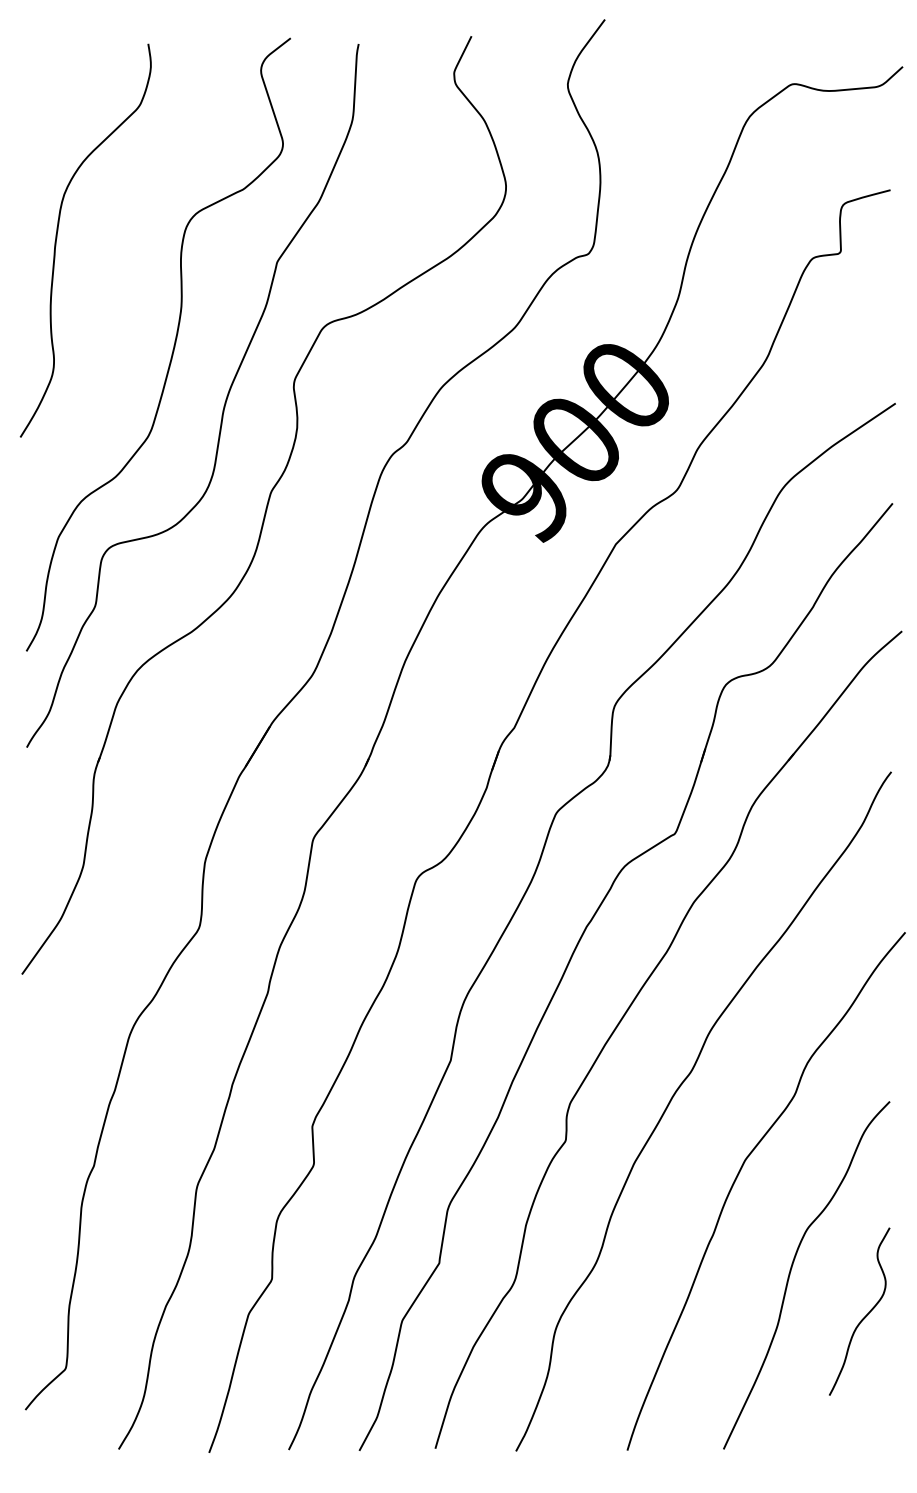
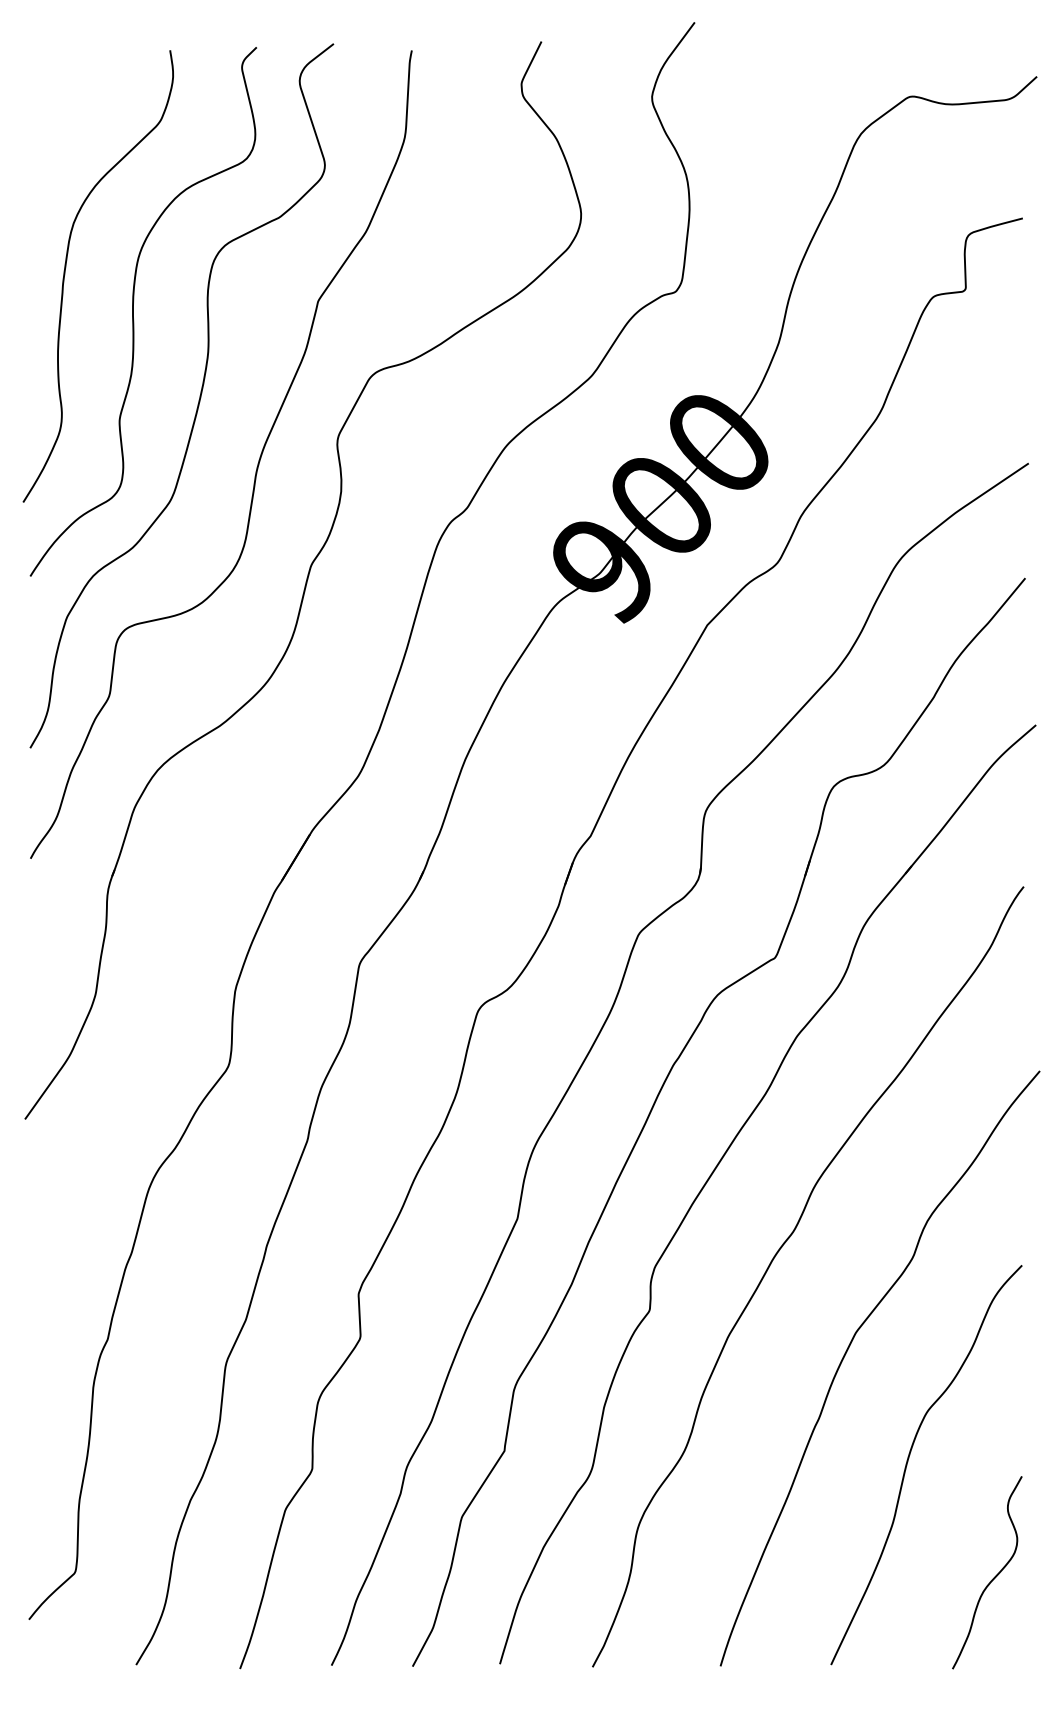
curve: (116, 271) -> (133, 311), added
curve: (865, 1315) -> (993, 1577), moved

